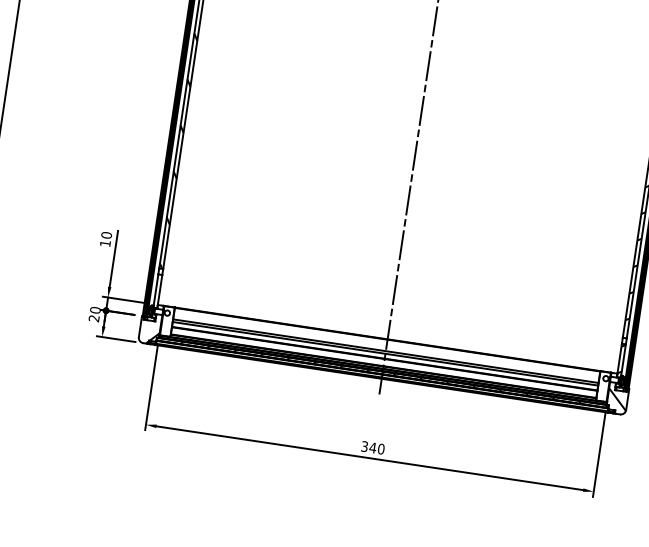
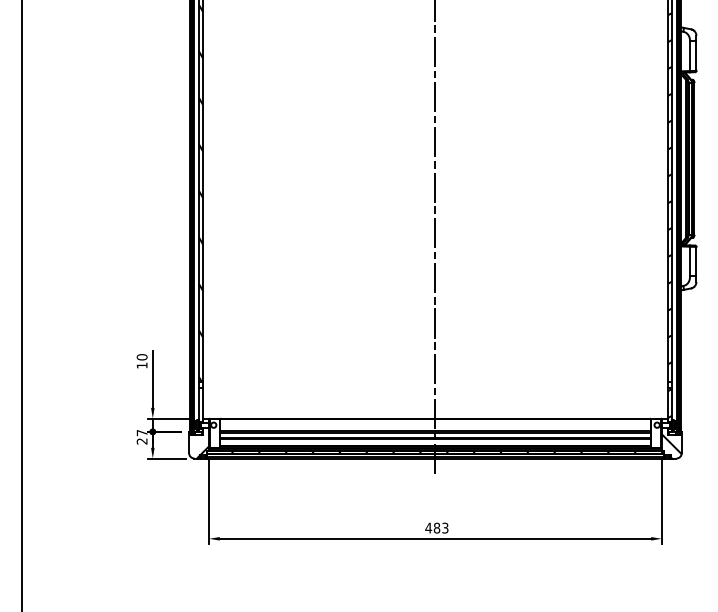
text: (94, 309) -> (141, 432), 20 -> 27
text: (372, 447) -> (436, 527), 340 -> 483

